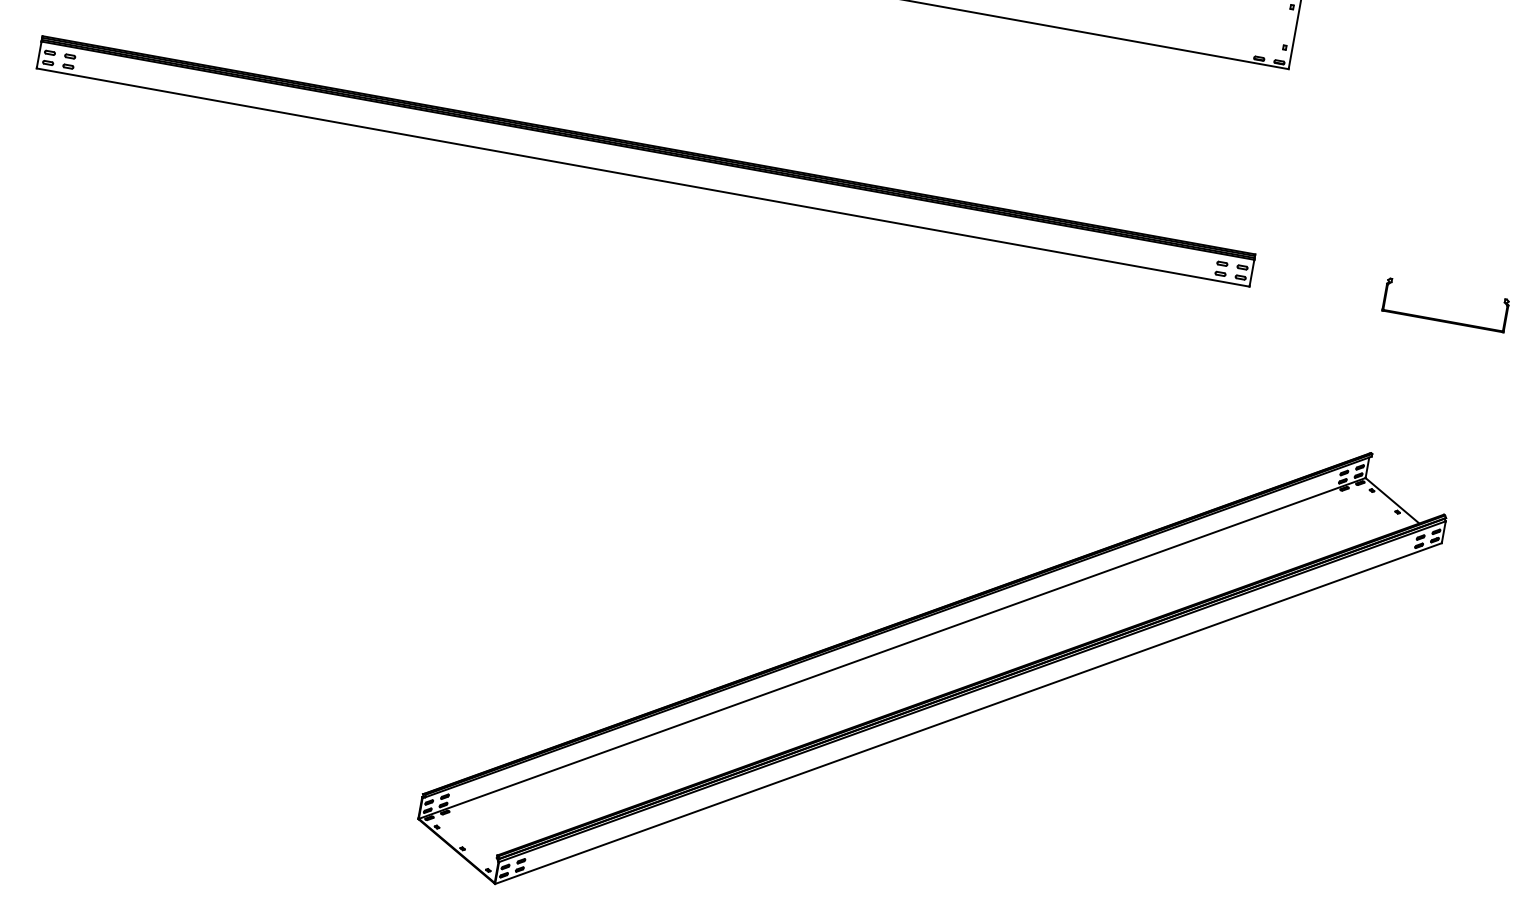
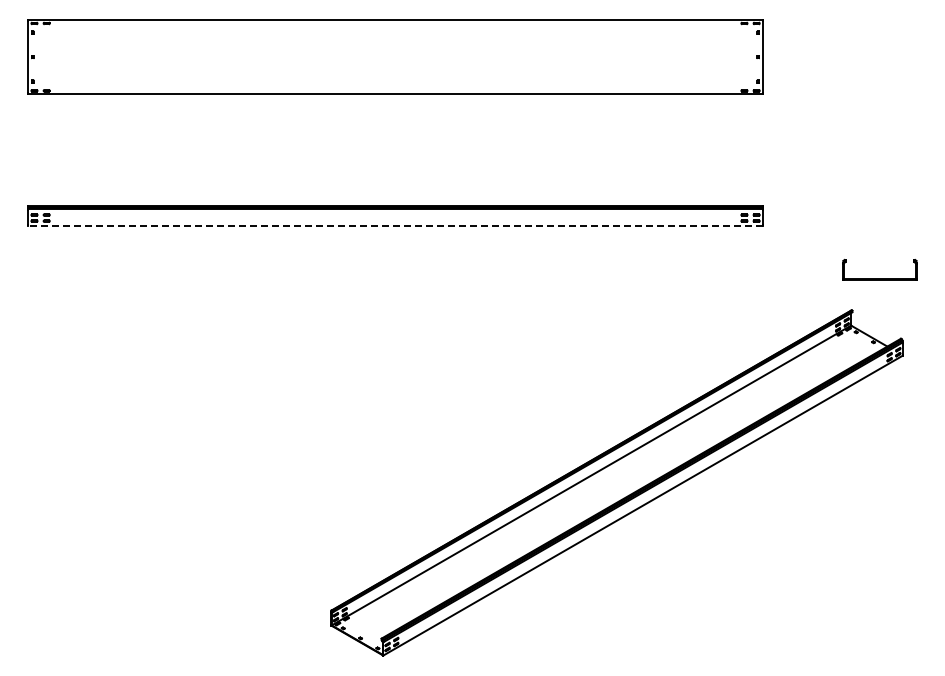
line: (643, 177) -> (395, 225), solid -> dashed
part: (1442, 319) -> (879, 278), moved

